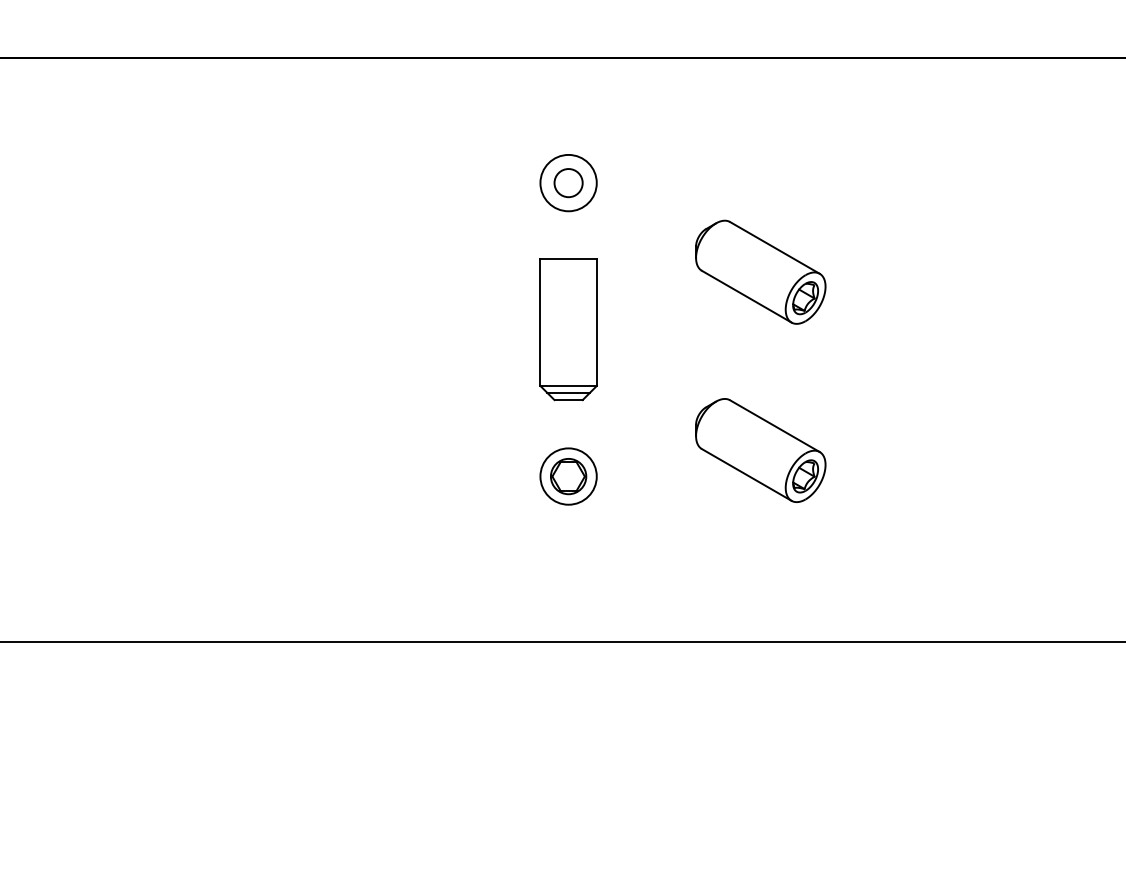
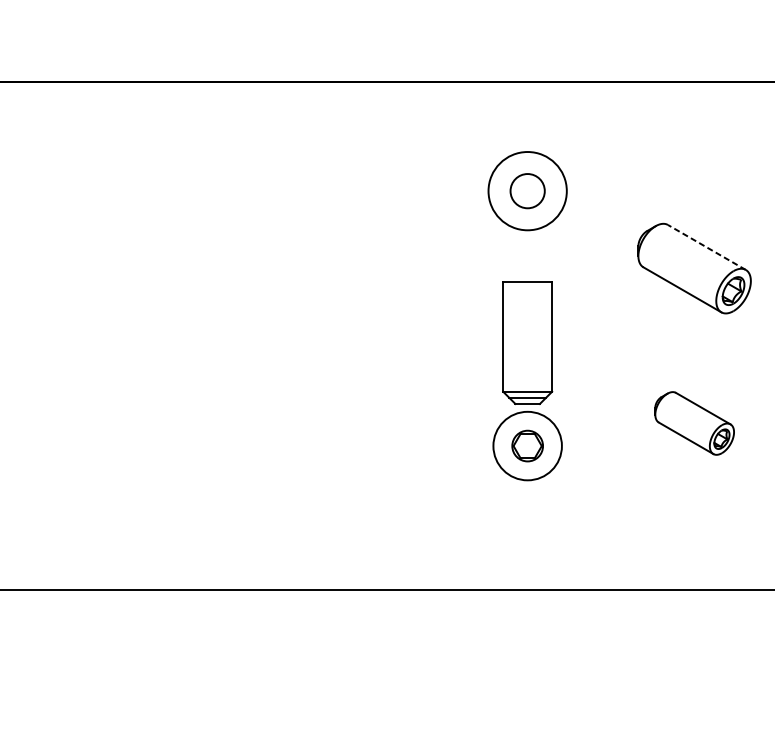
circle: (568, 182) -> (527, 190), size x1.6
circle: (568, 183) -> (527, 191), size x1.4
line: (774, 247) -> (706, 247), solid -> dashed
part: (568, 329) -> (527, 342), moved
part: (760, 450) -> (694, 423), size x0.7
circle: (568, 476) -> (527, 446), size x1.4

